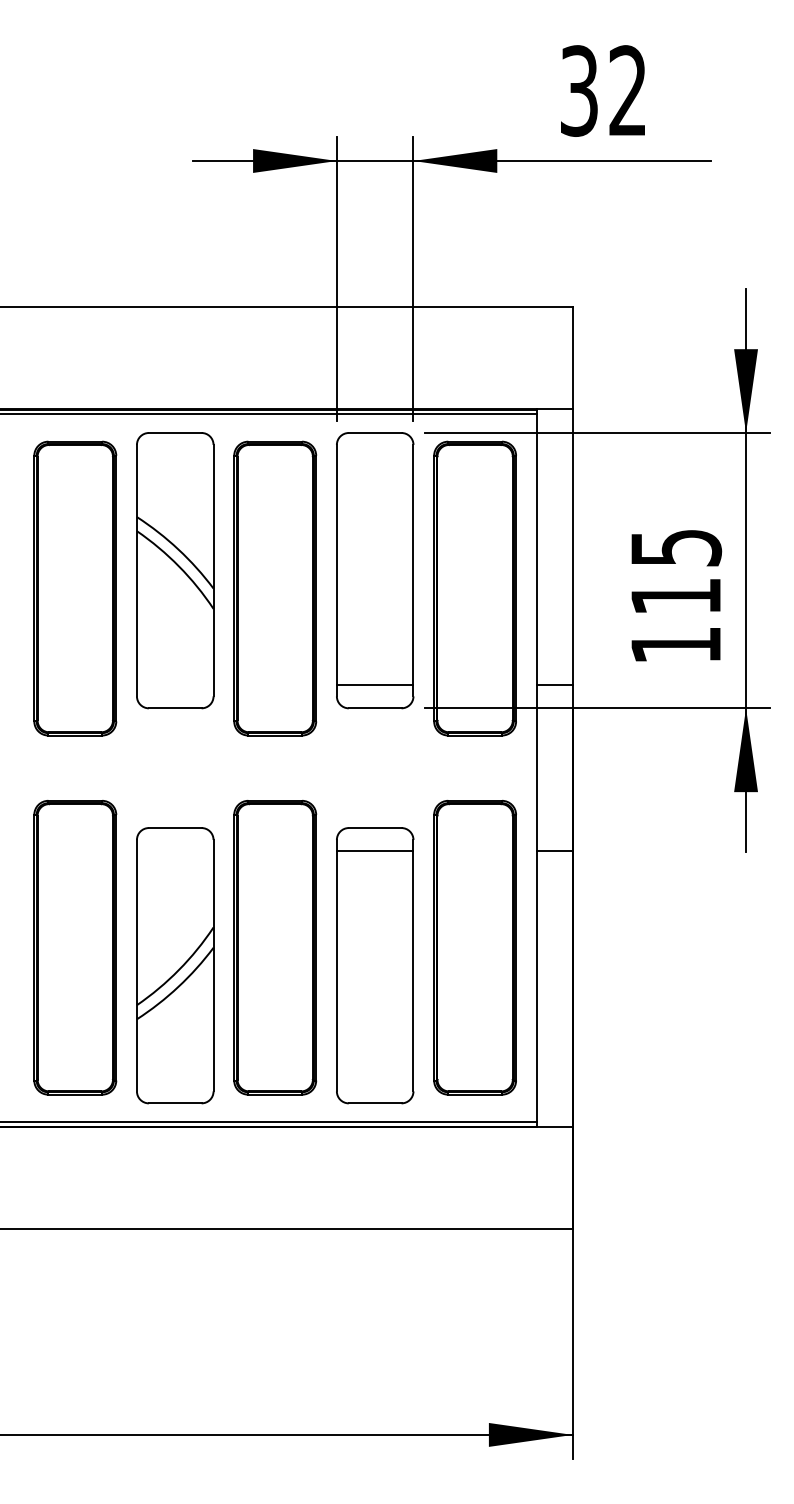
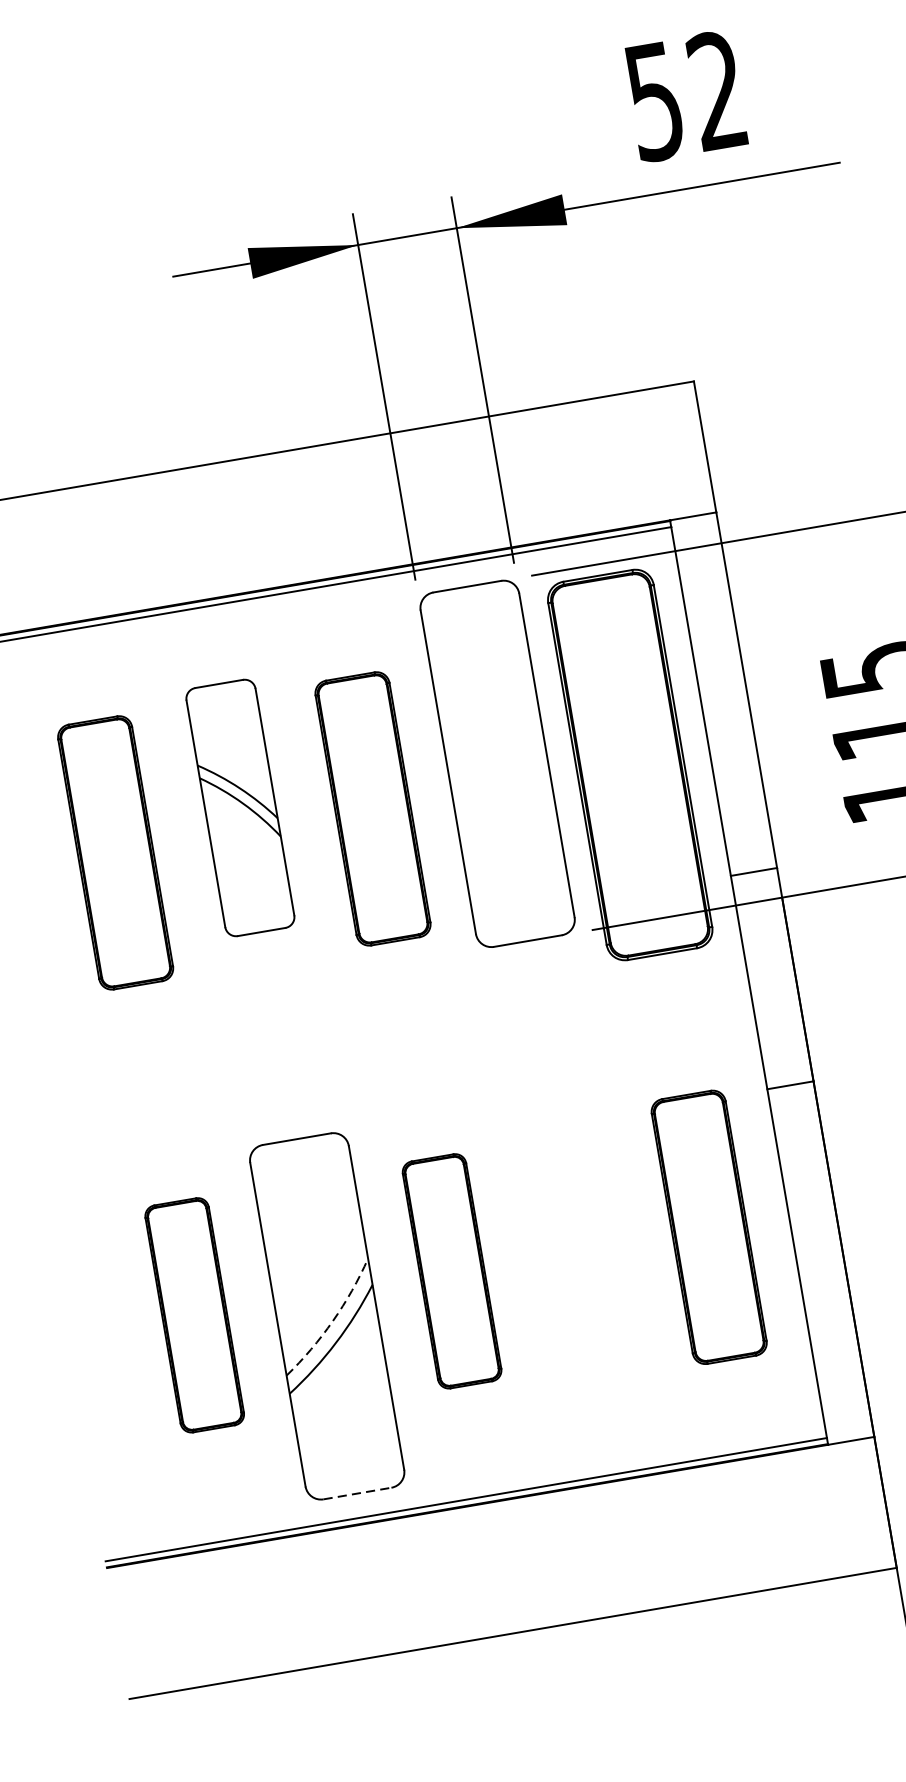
text: (579, 90) -> (654, 100), 32 -> 52
part: (175, 570) -> (240, 807), size x0.7
part: (75, 588) -> (115, 852), size x0.7
part: (275, 588) -> (373, 808), size x0.7
line: (374, 685) -> (522, 911), removed
part: (75, 947) -> (194, 1314), size x0.6
part: (275, 947) -> (452, 1270), size x0.6
part: (474, 947) -> (708, 1227), size x0.7
part: (375, 965) -> (584, 1272), removed
arc: (178, 969) -> (332, 1320), solid -> dashed
line: (175, 1103) -> (357, 1493), solid -> dashed

